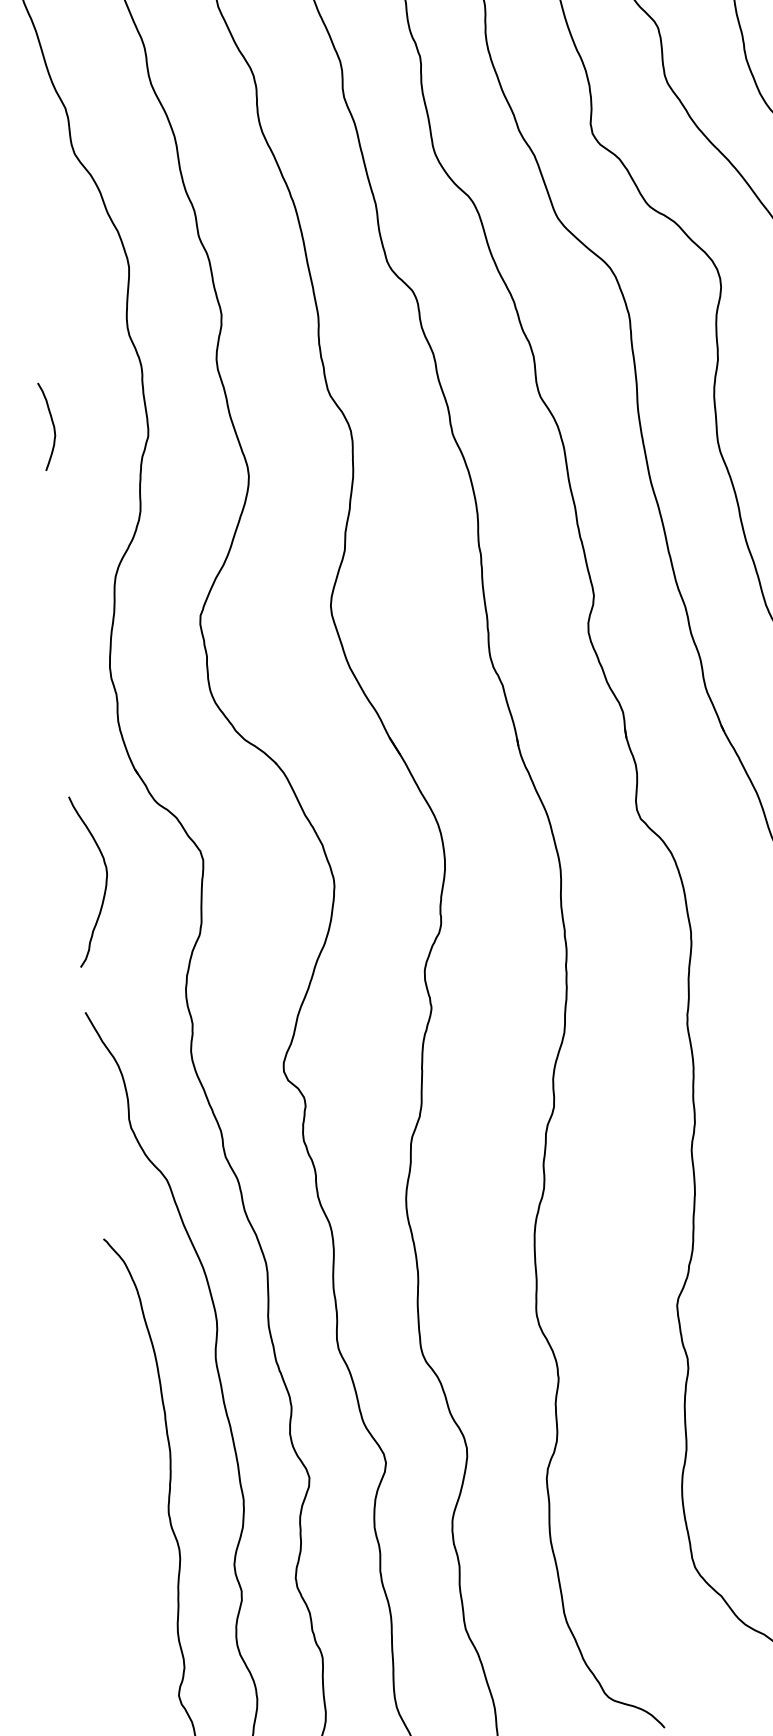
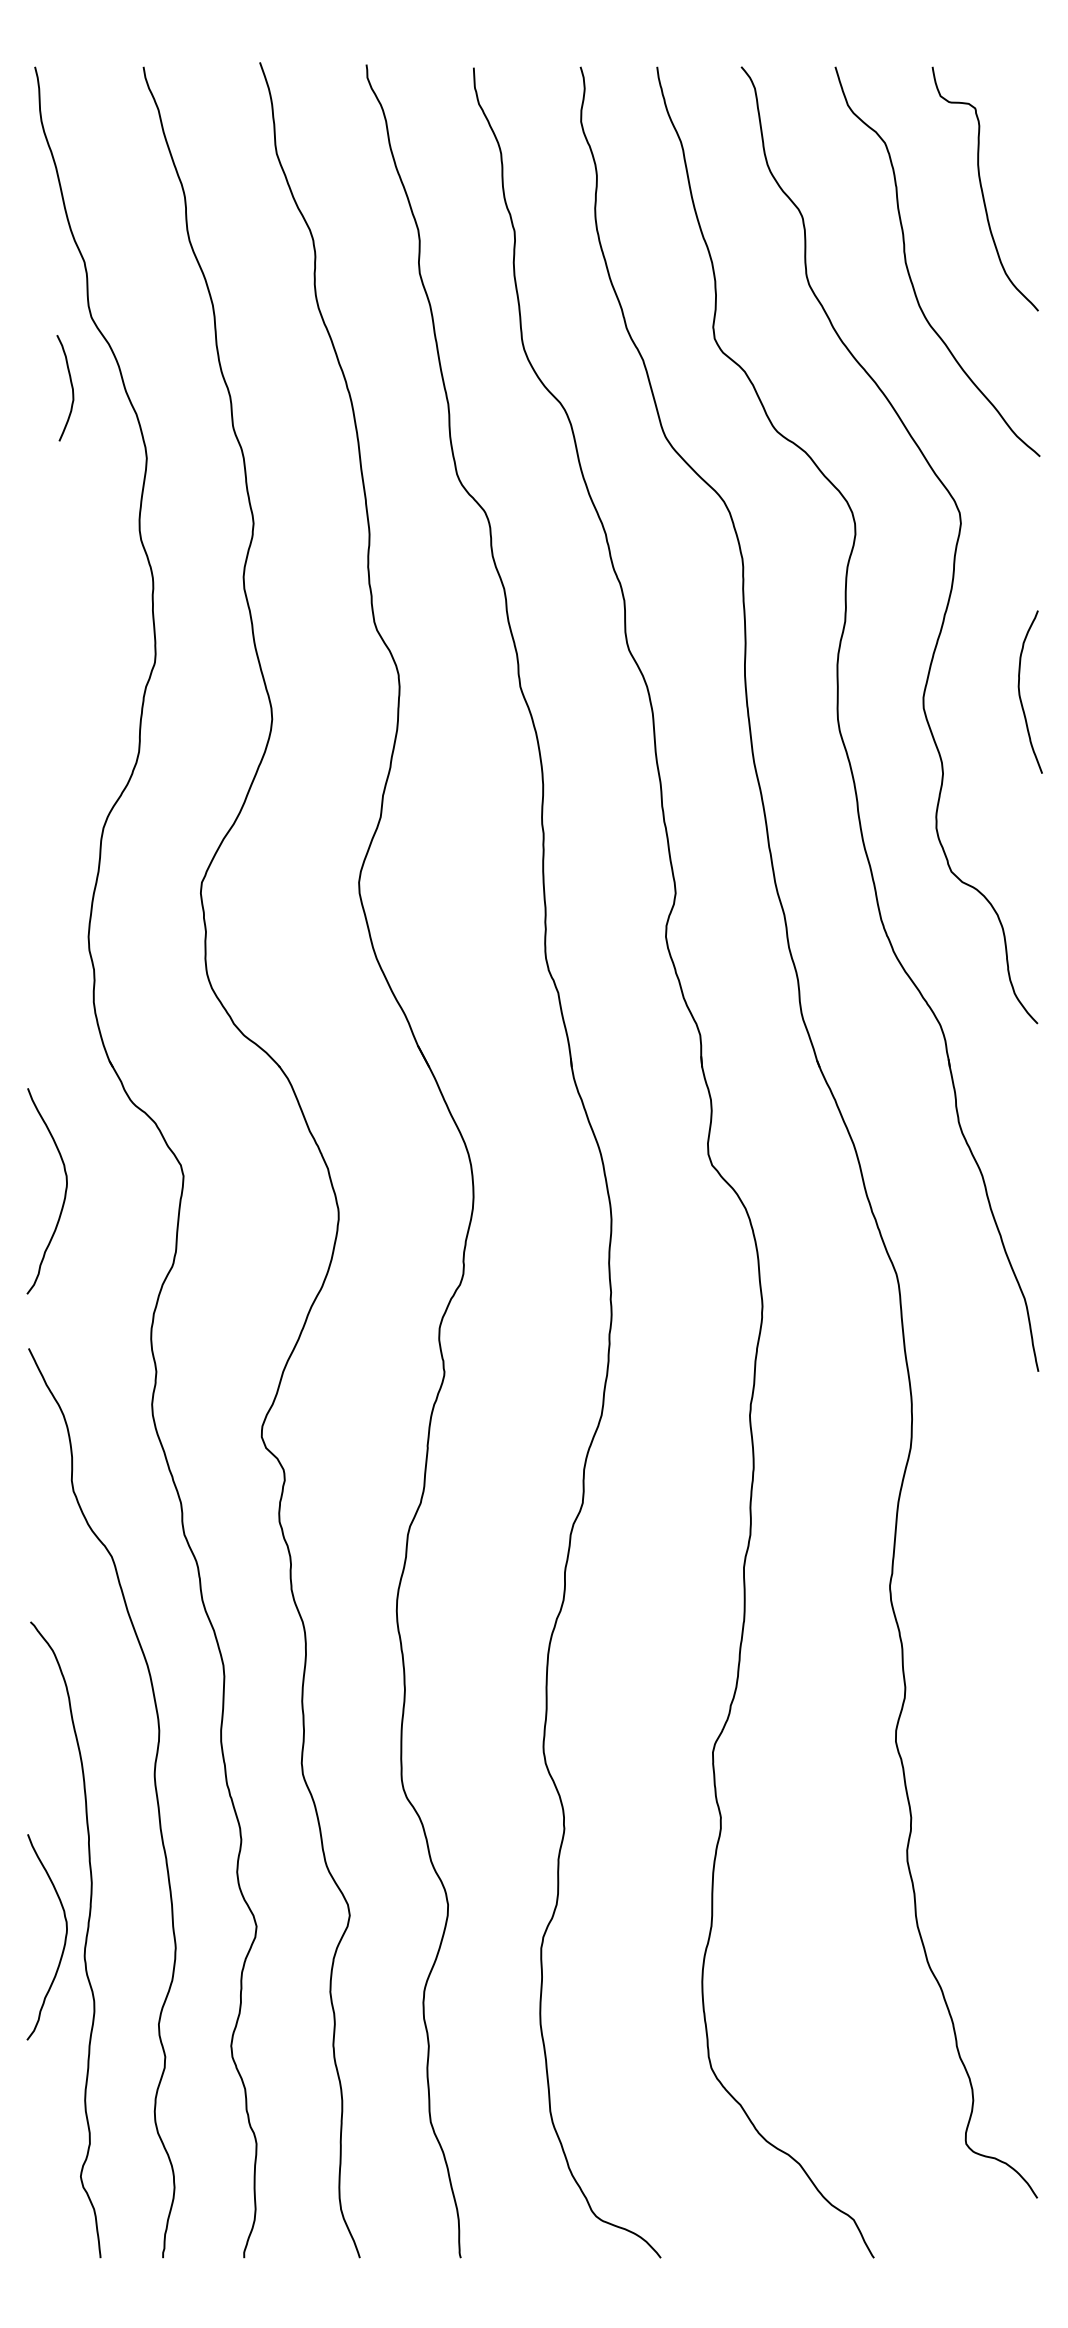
curve: (52, 426) -> (71, 388), moved
curve: (150, 1499) -> (64, 1938), added

